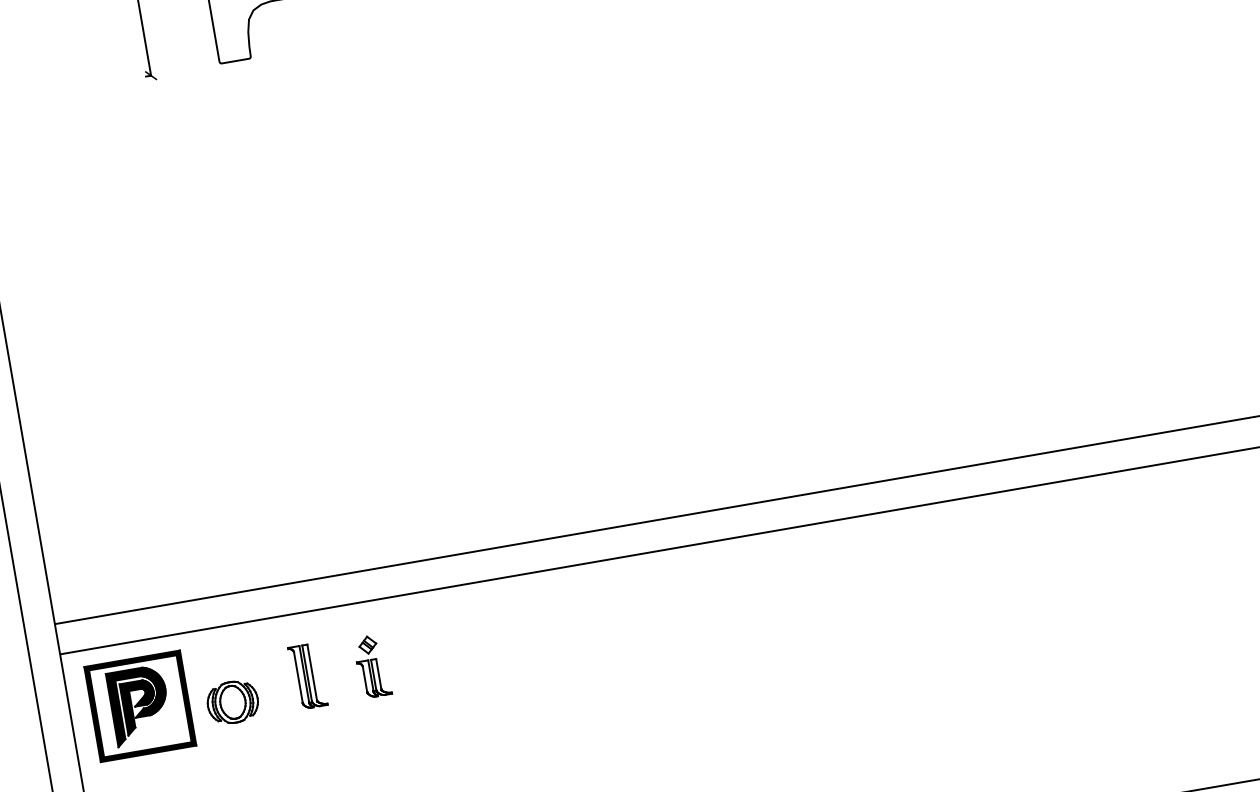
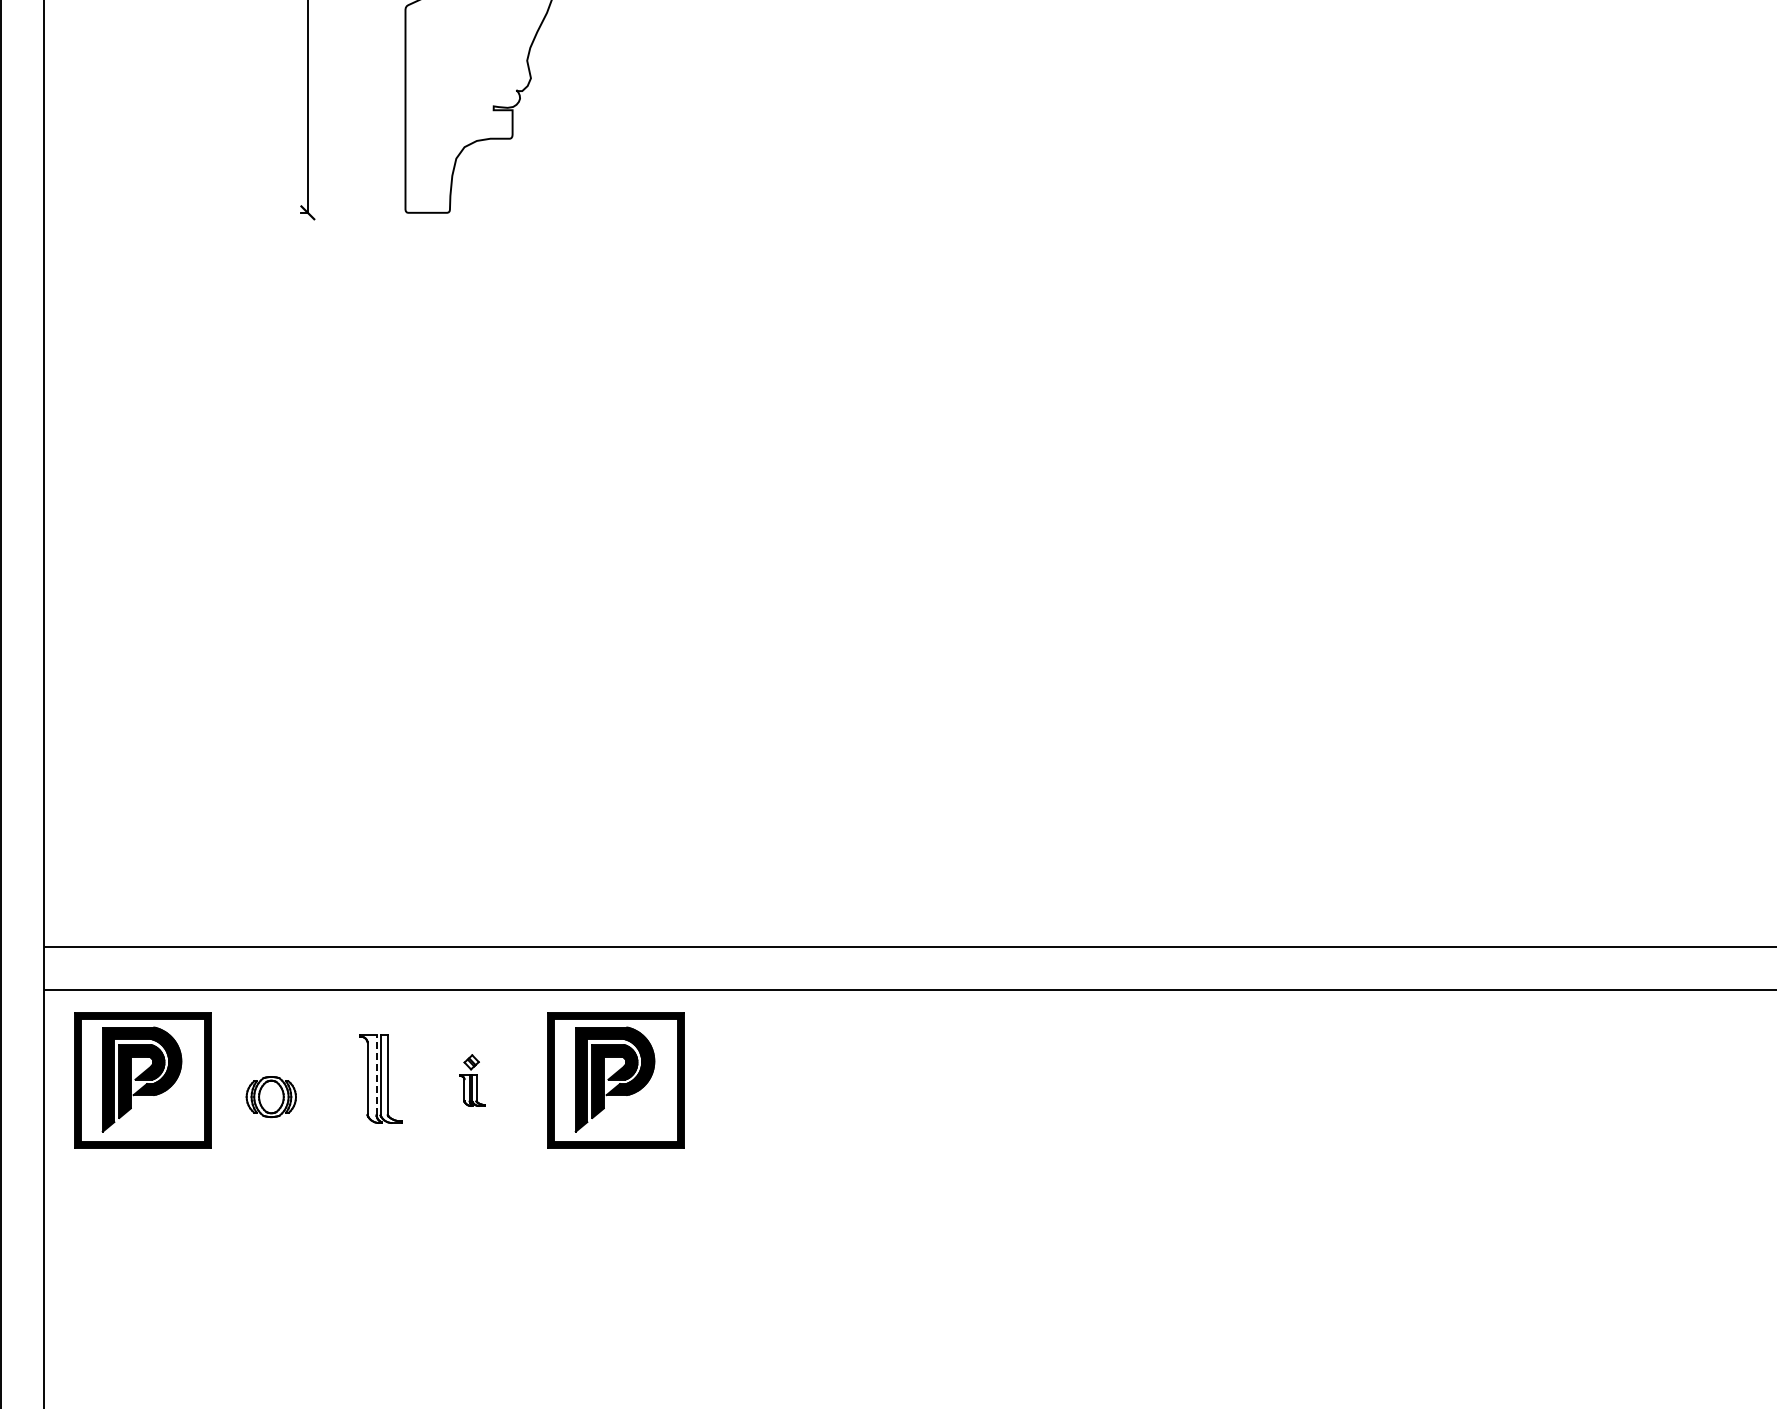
part: (473, 648) -> (615, 1080), added
part: (372, 666) -> (472, 1080), size x0.6
line: (304, 673) -> (376, 1074), solid -> dashed
part: (232, 702) -> (271, 1096), size x0.7

